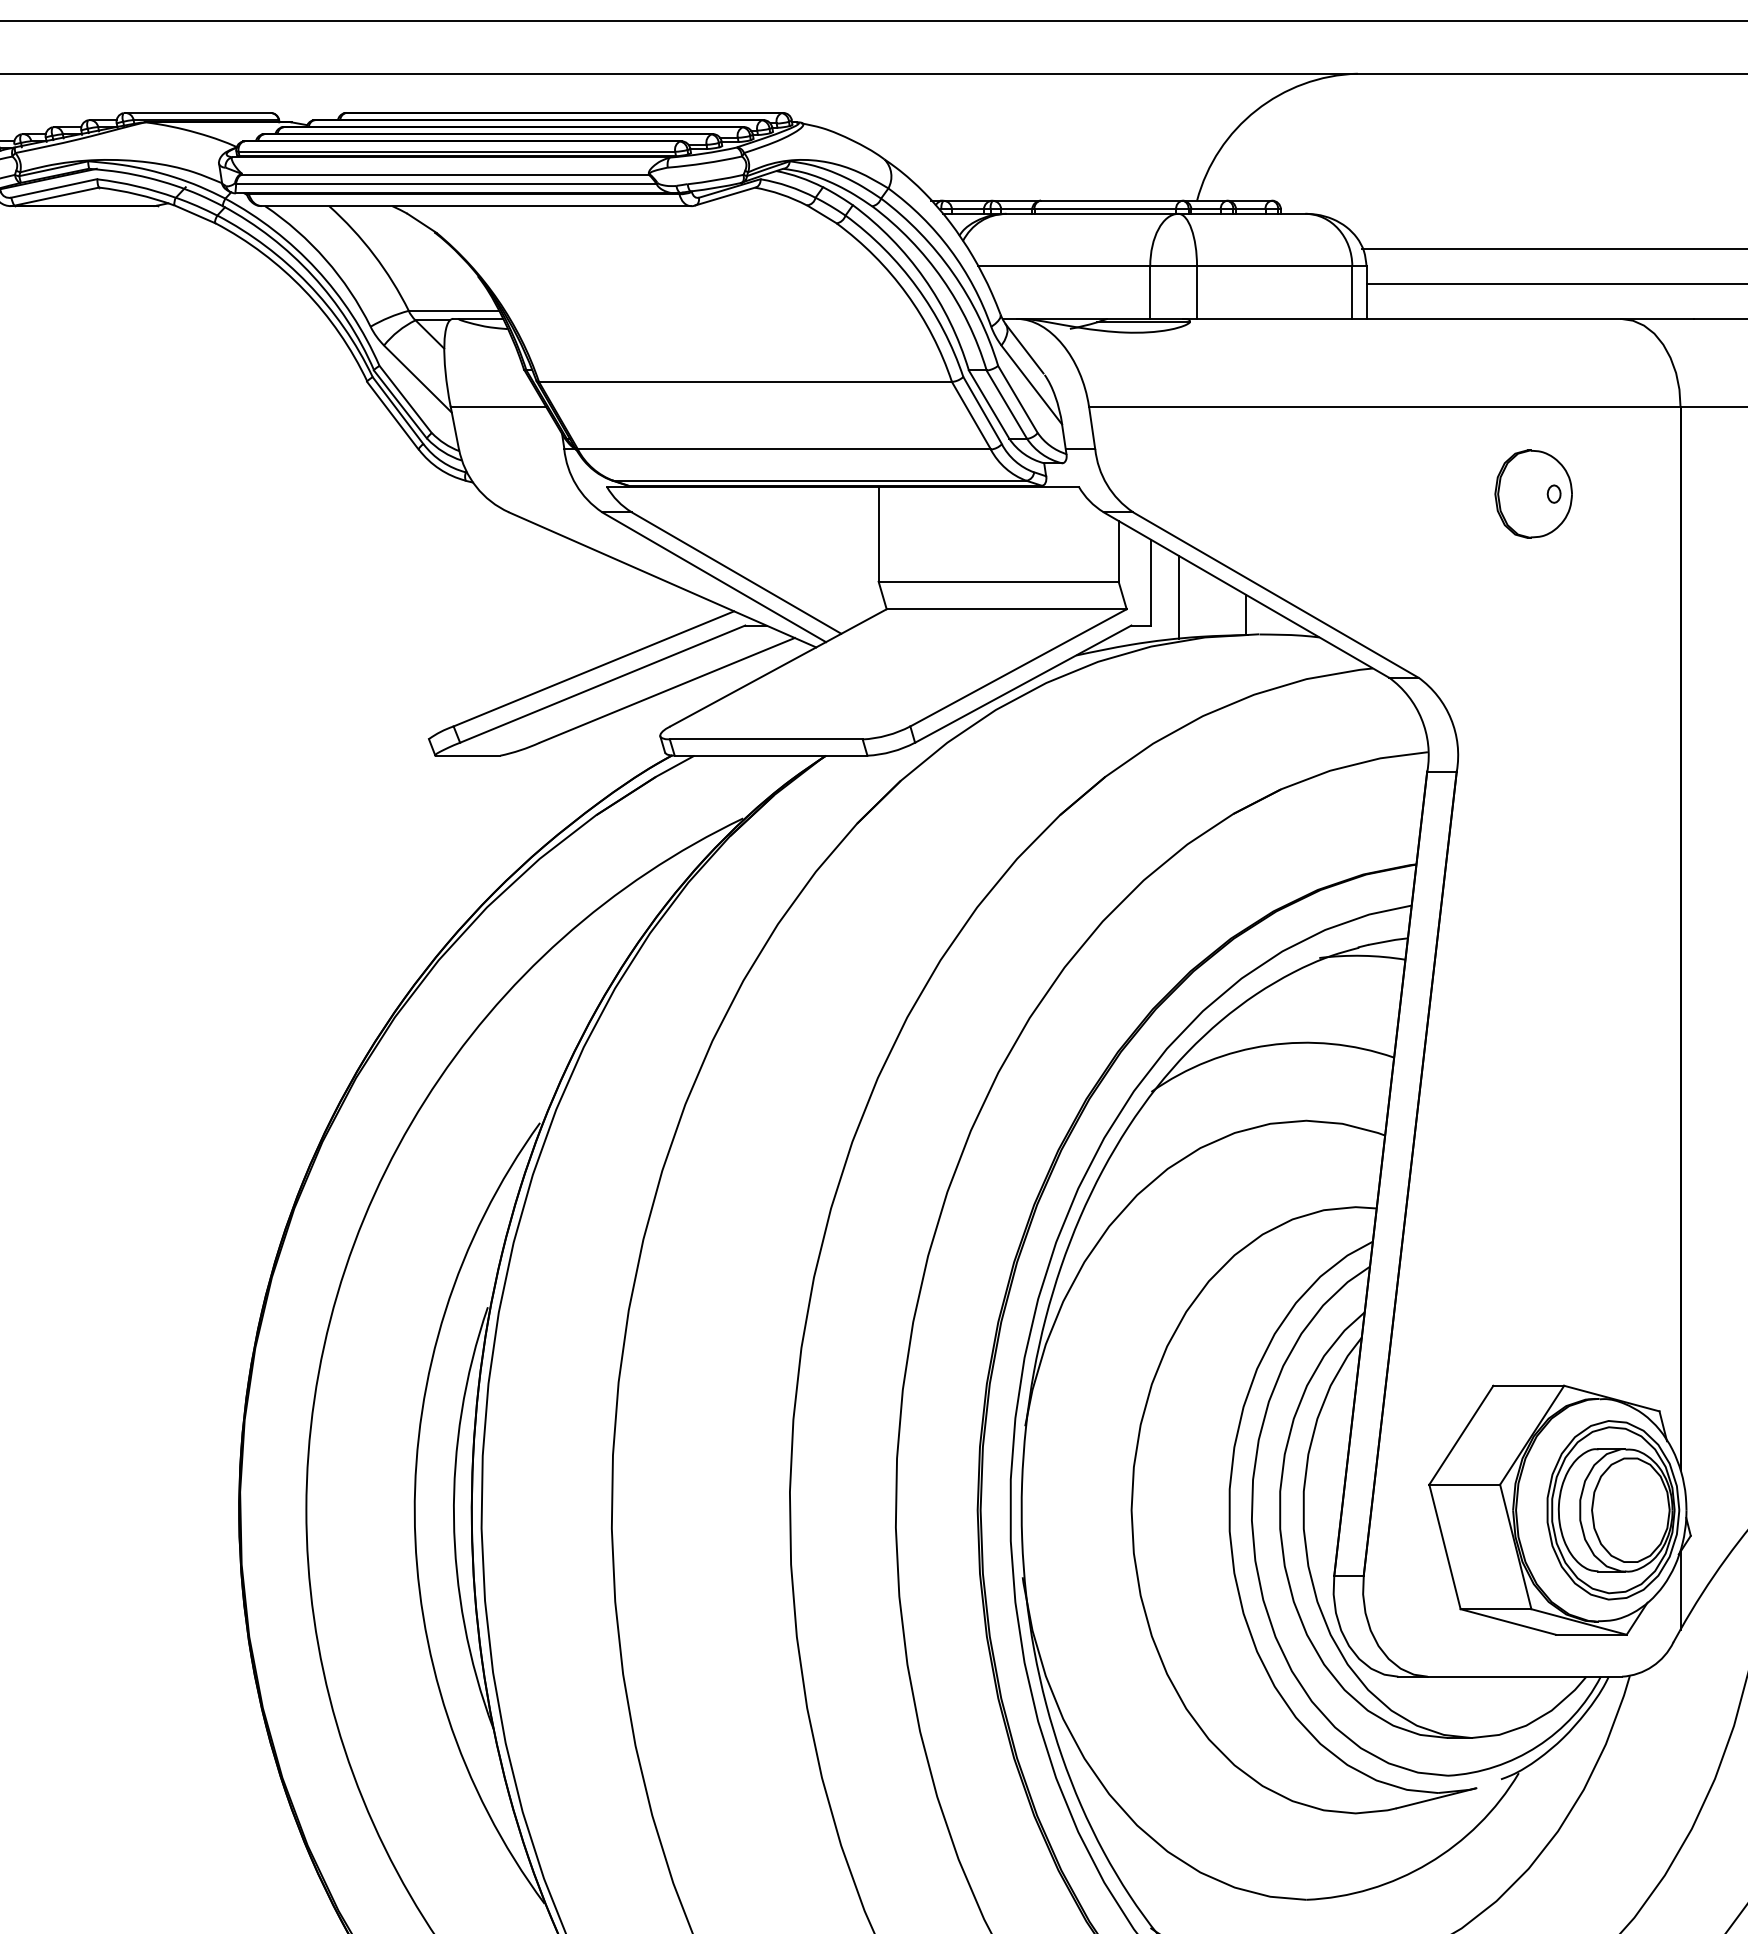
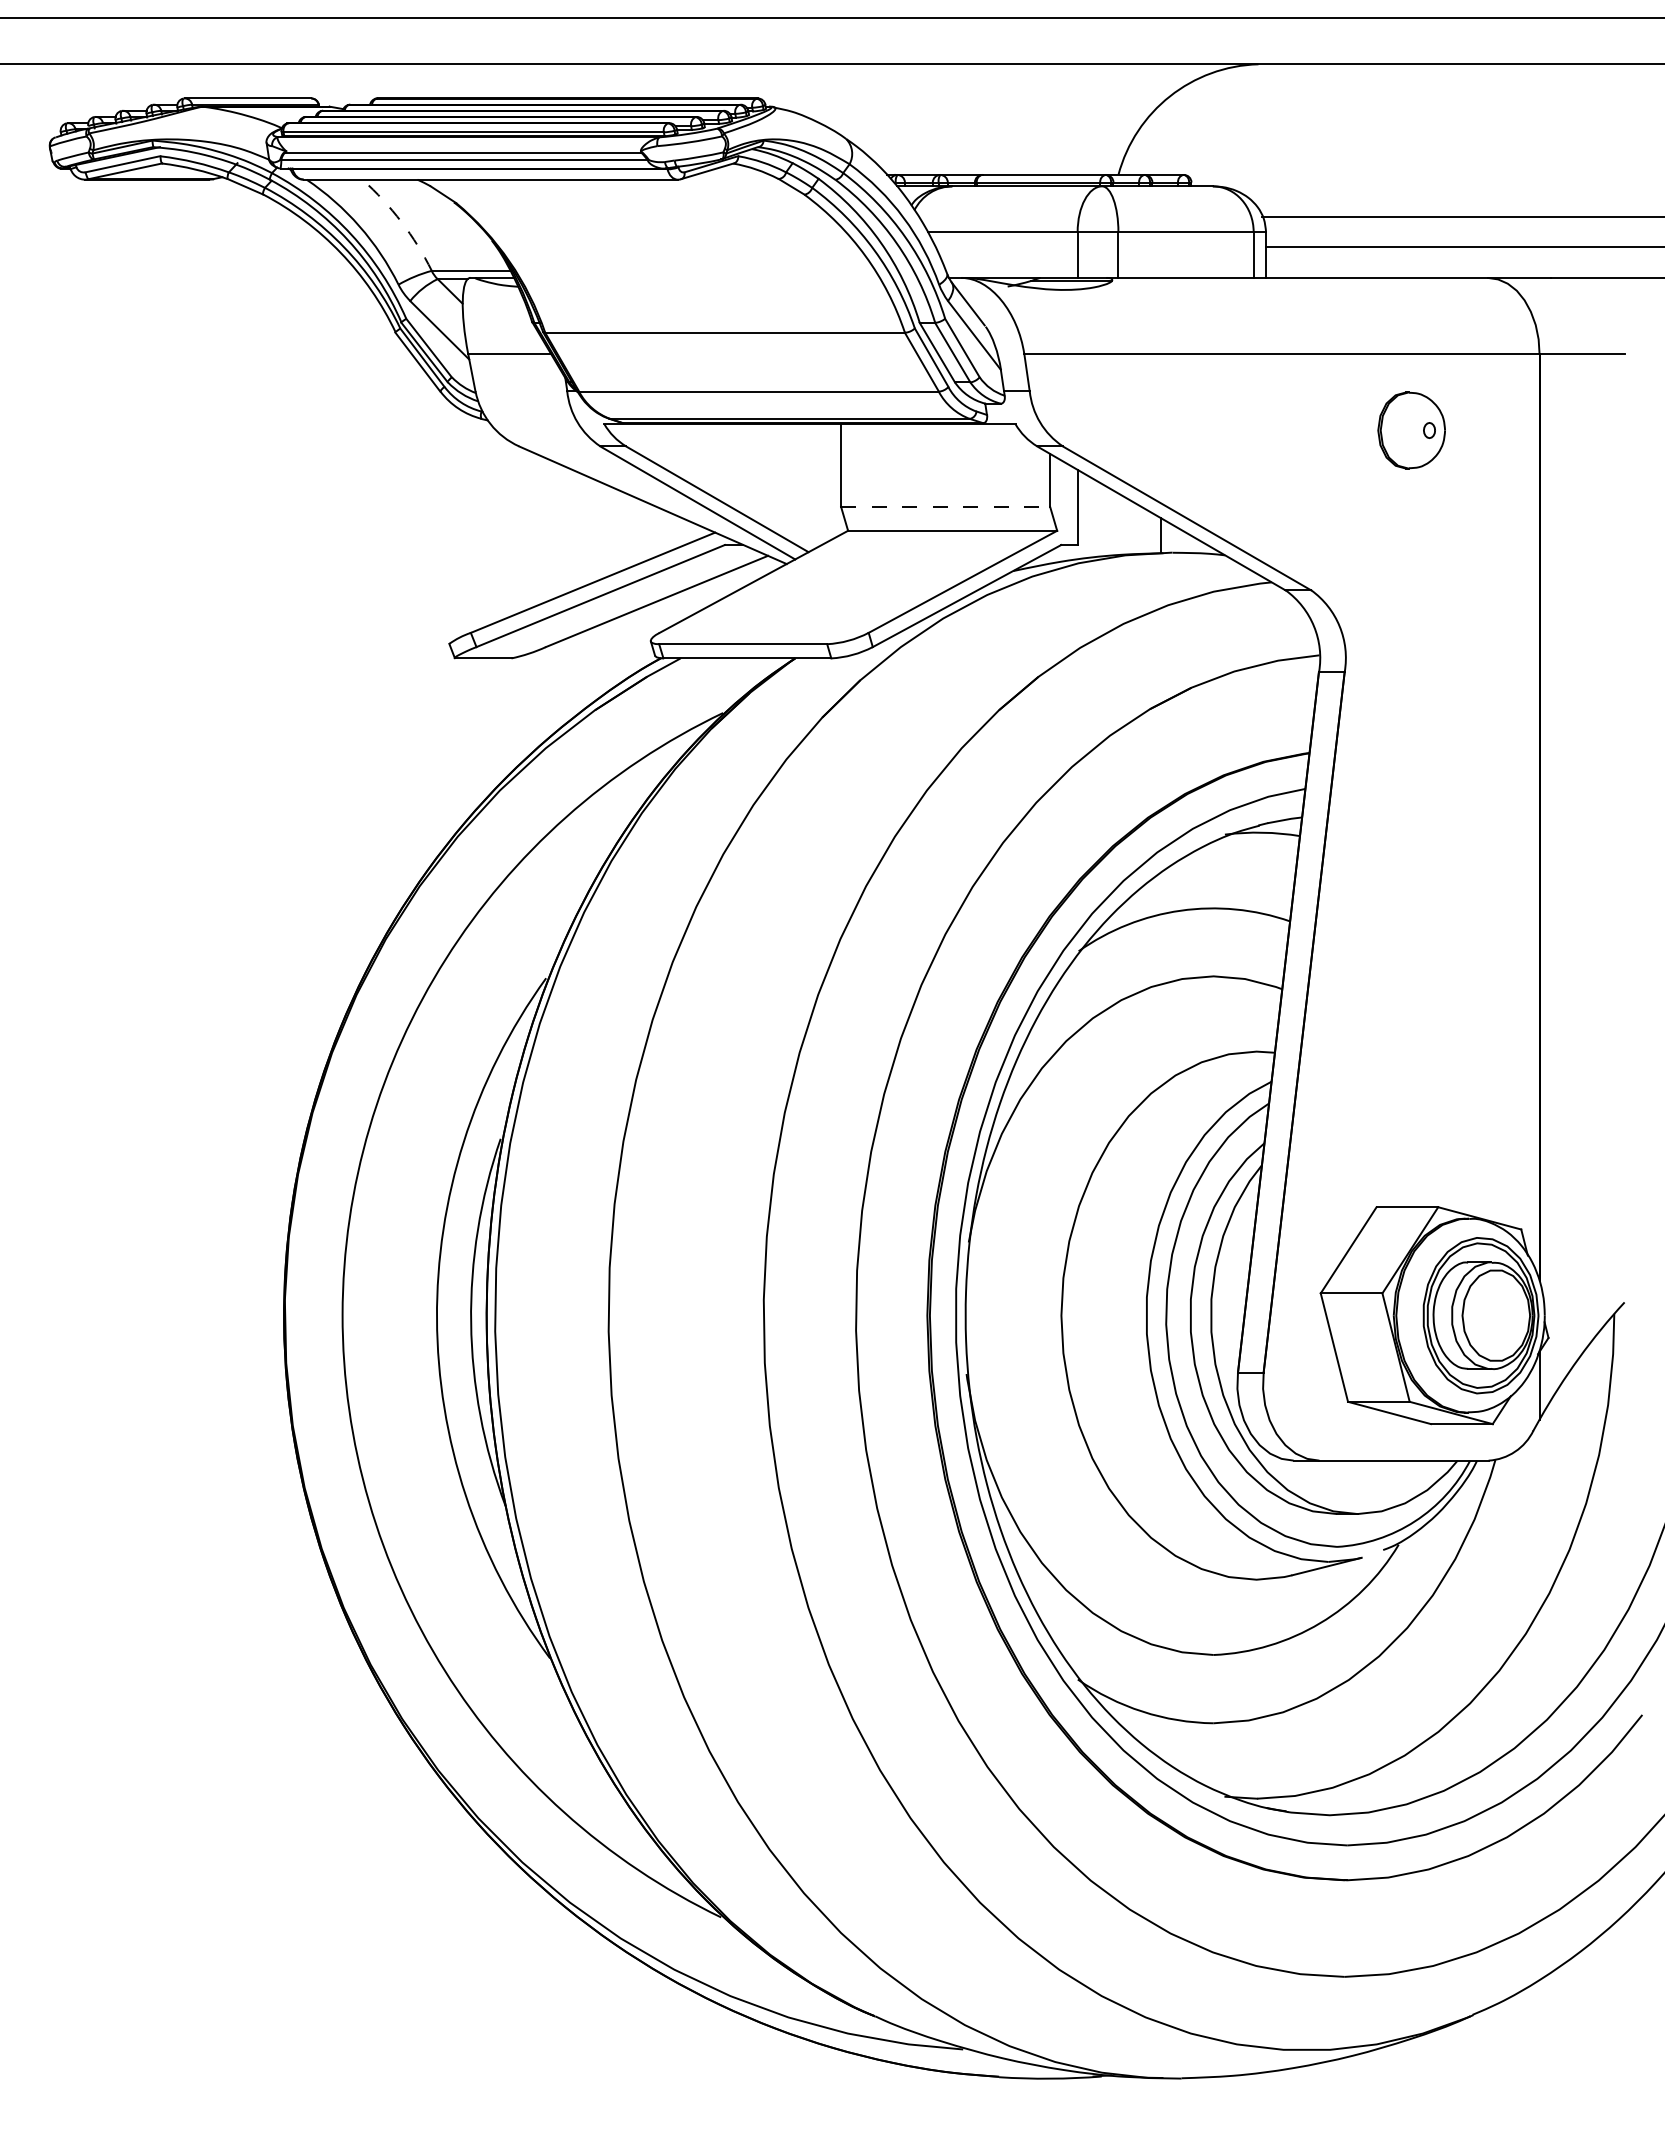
arc: (374, 255) -> (401, 222), solid -> dashed
line: (998, 581) -> (945, 506), solid -> dashed
line: (1178, 597) -> (1102, 520), removed

